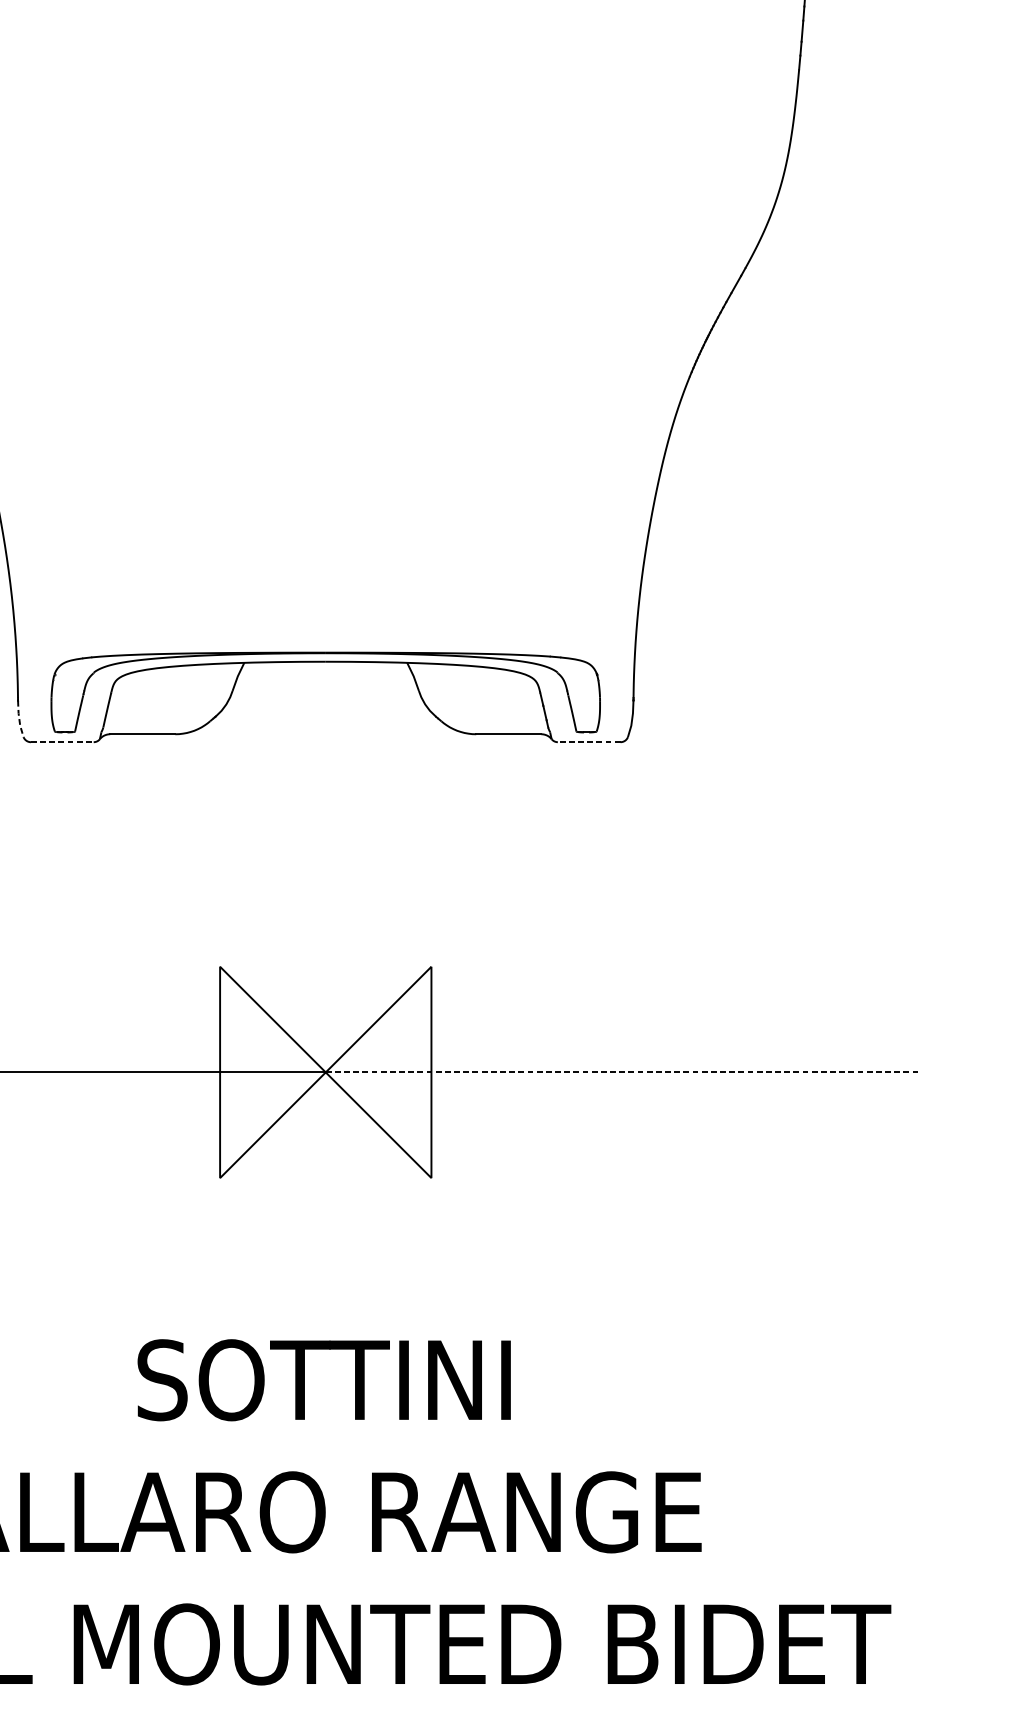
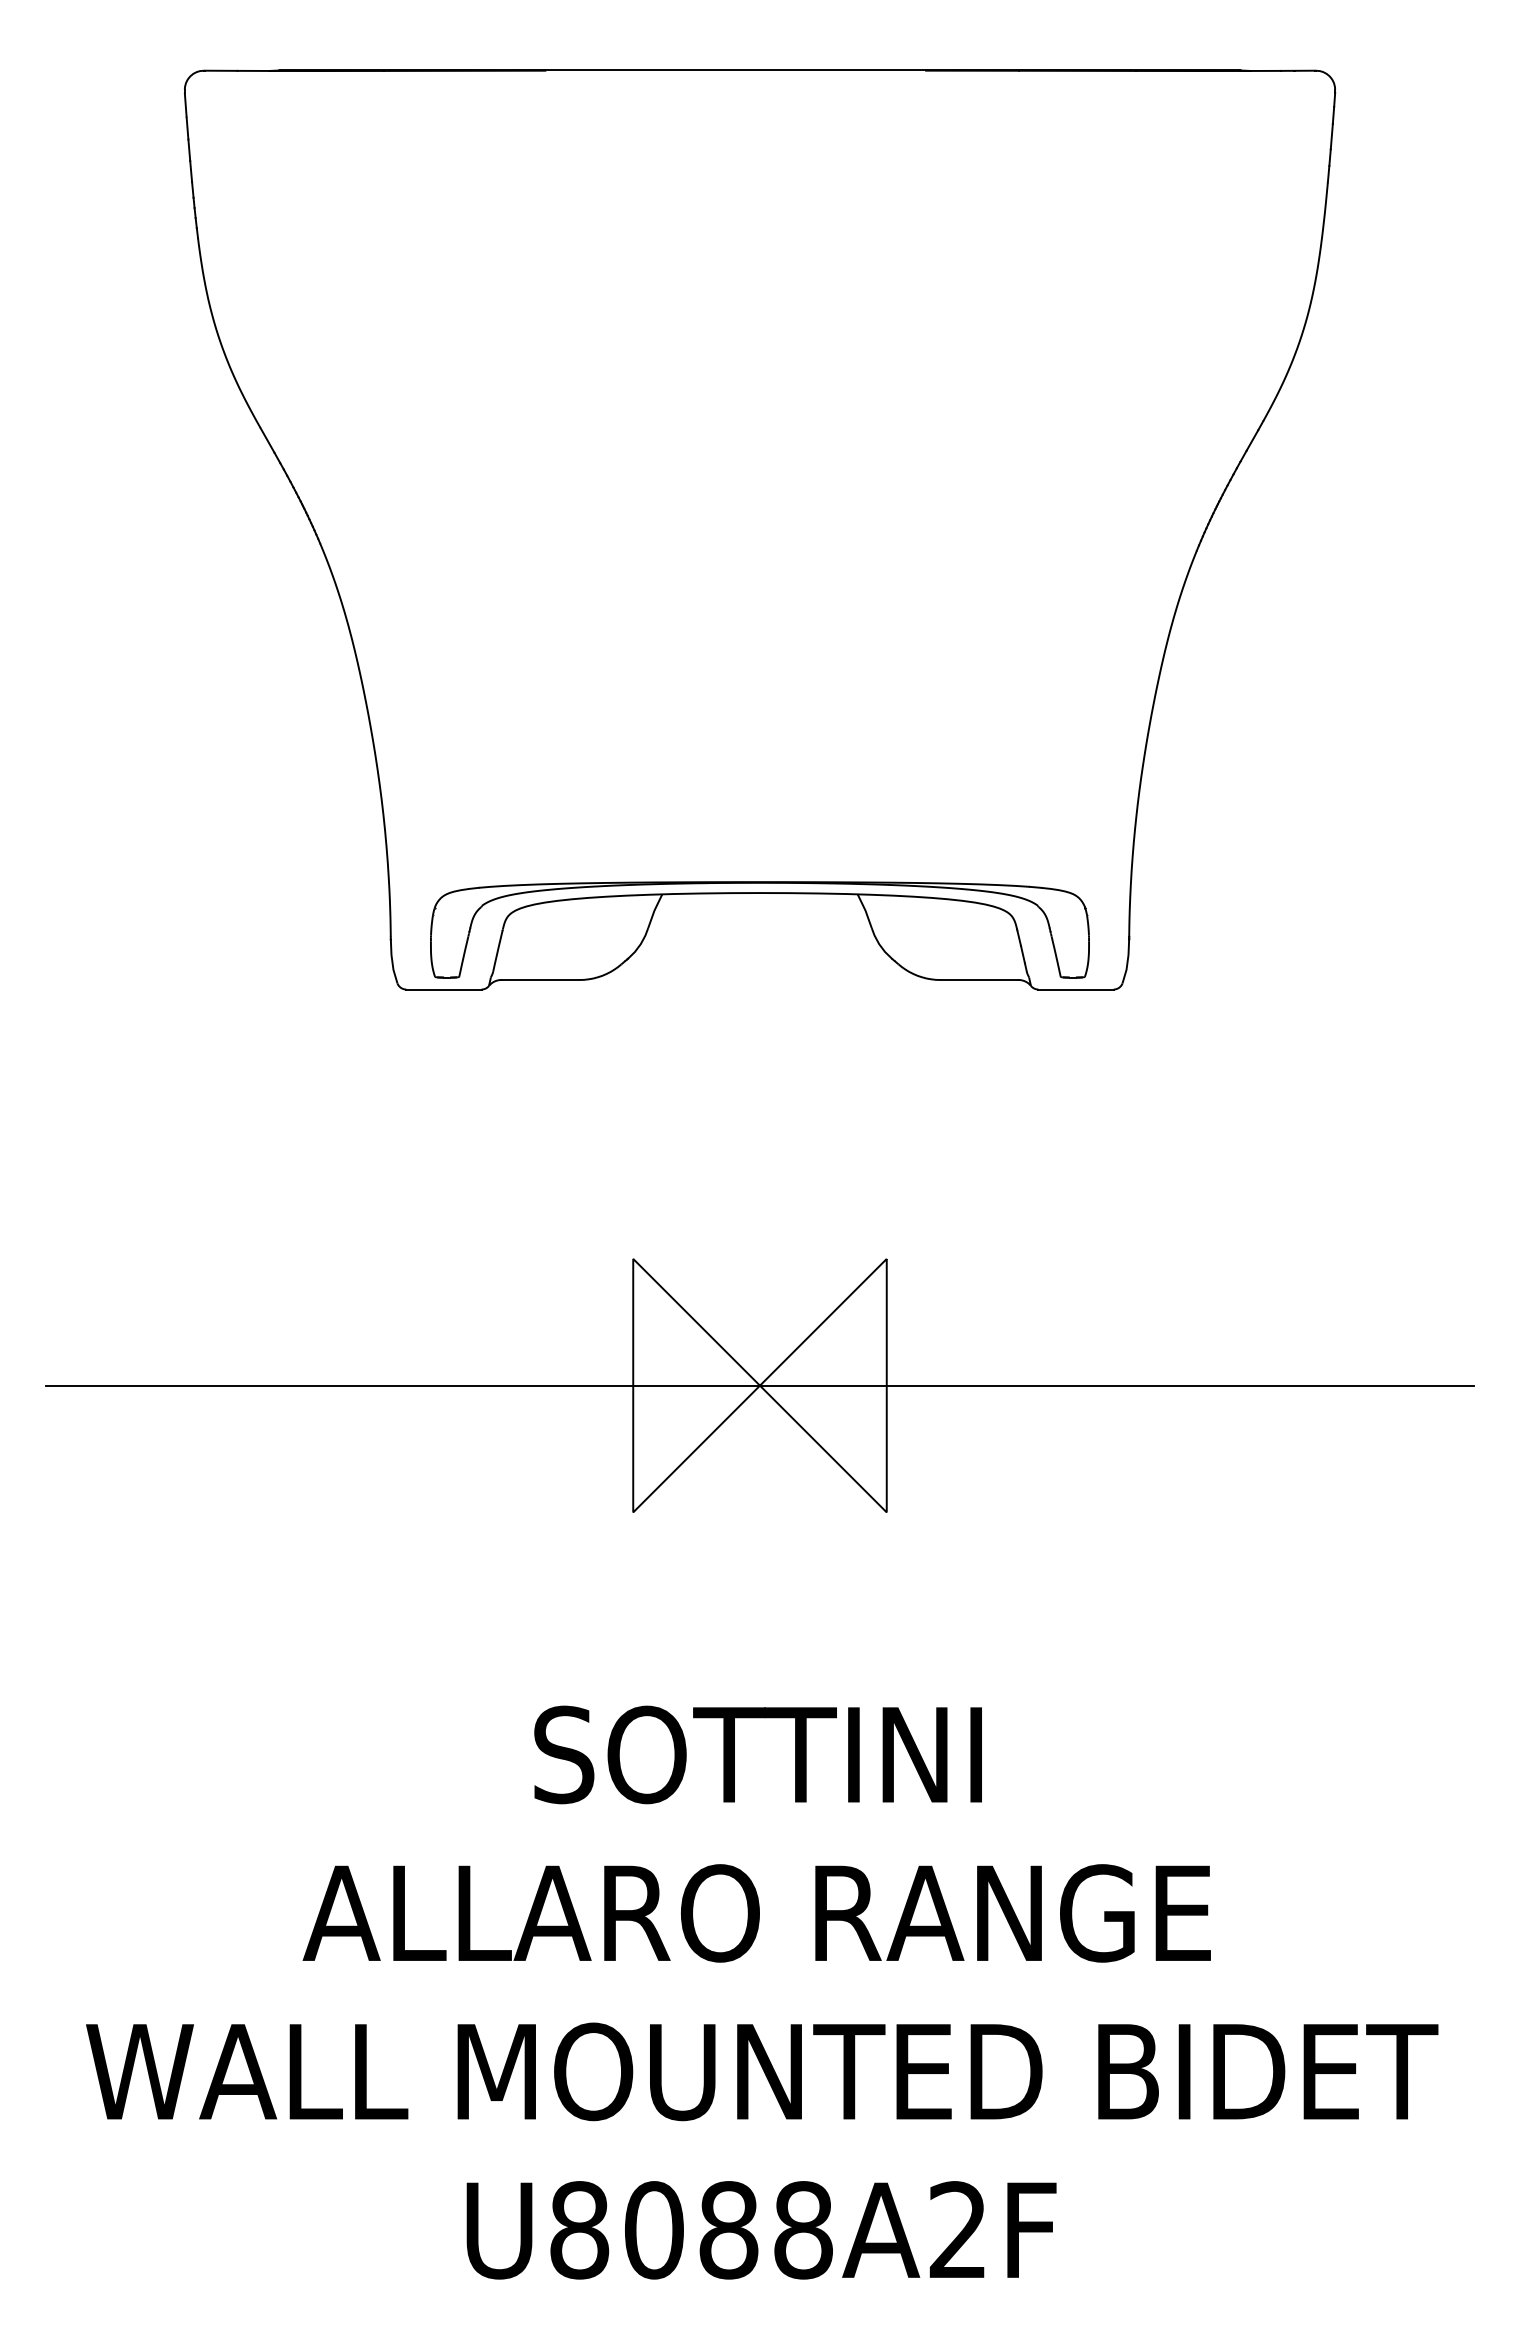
line: (19, 718) -> (392, 961), dashed -> solid
line: (61, 742) -> (443, 989), dashed -> solid
line: (589, 742) -> (1076, 989), dashed -> solid
line: (623, 1072) -> (1117, 1385), dashed -> solid

